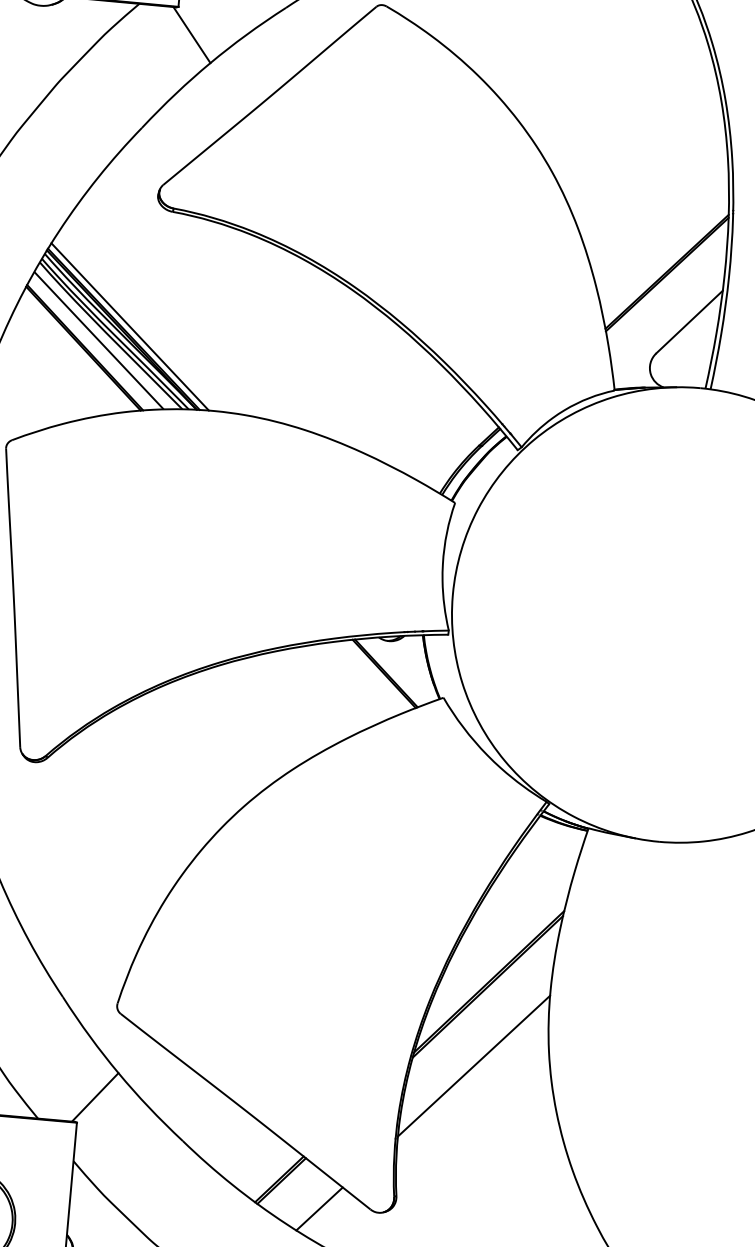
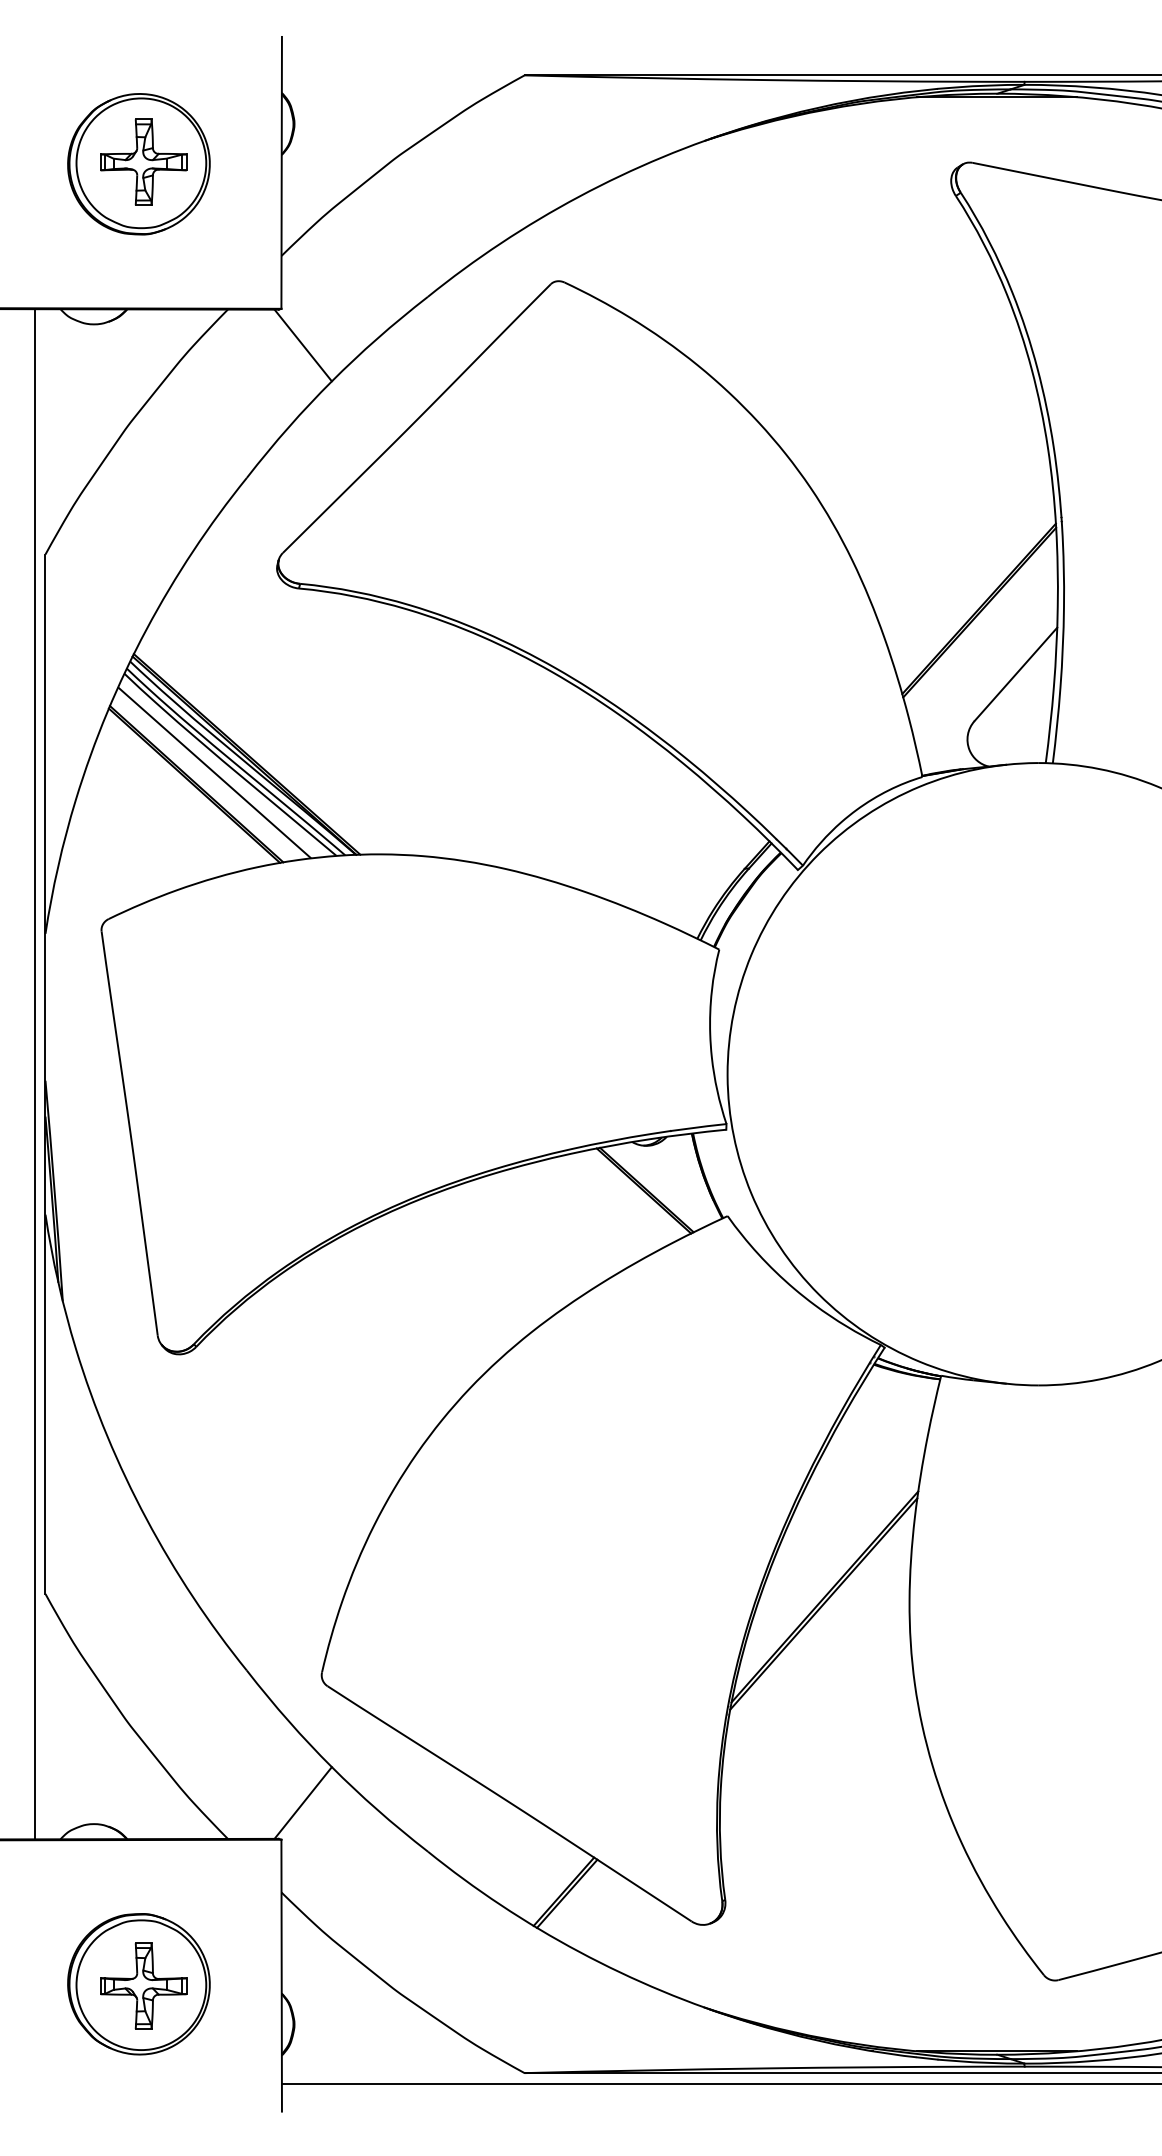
line: (129, 327) -> (254, 750), removed
line: (473, 1066) -> (814, 1713), removed
line: (319, 1208) -> (622, 1926), removed

